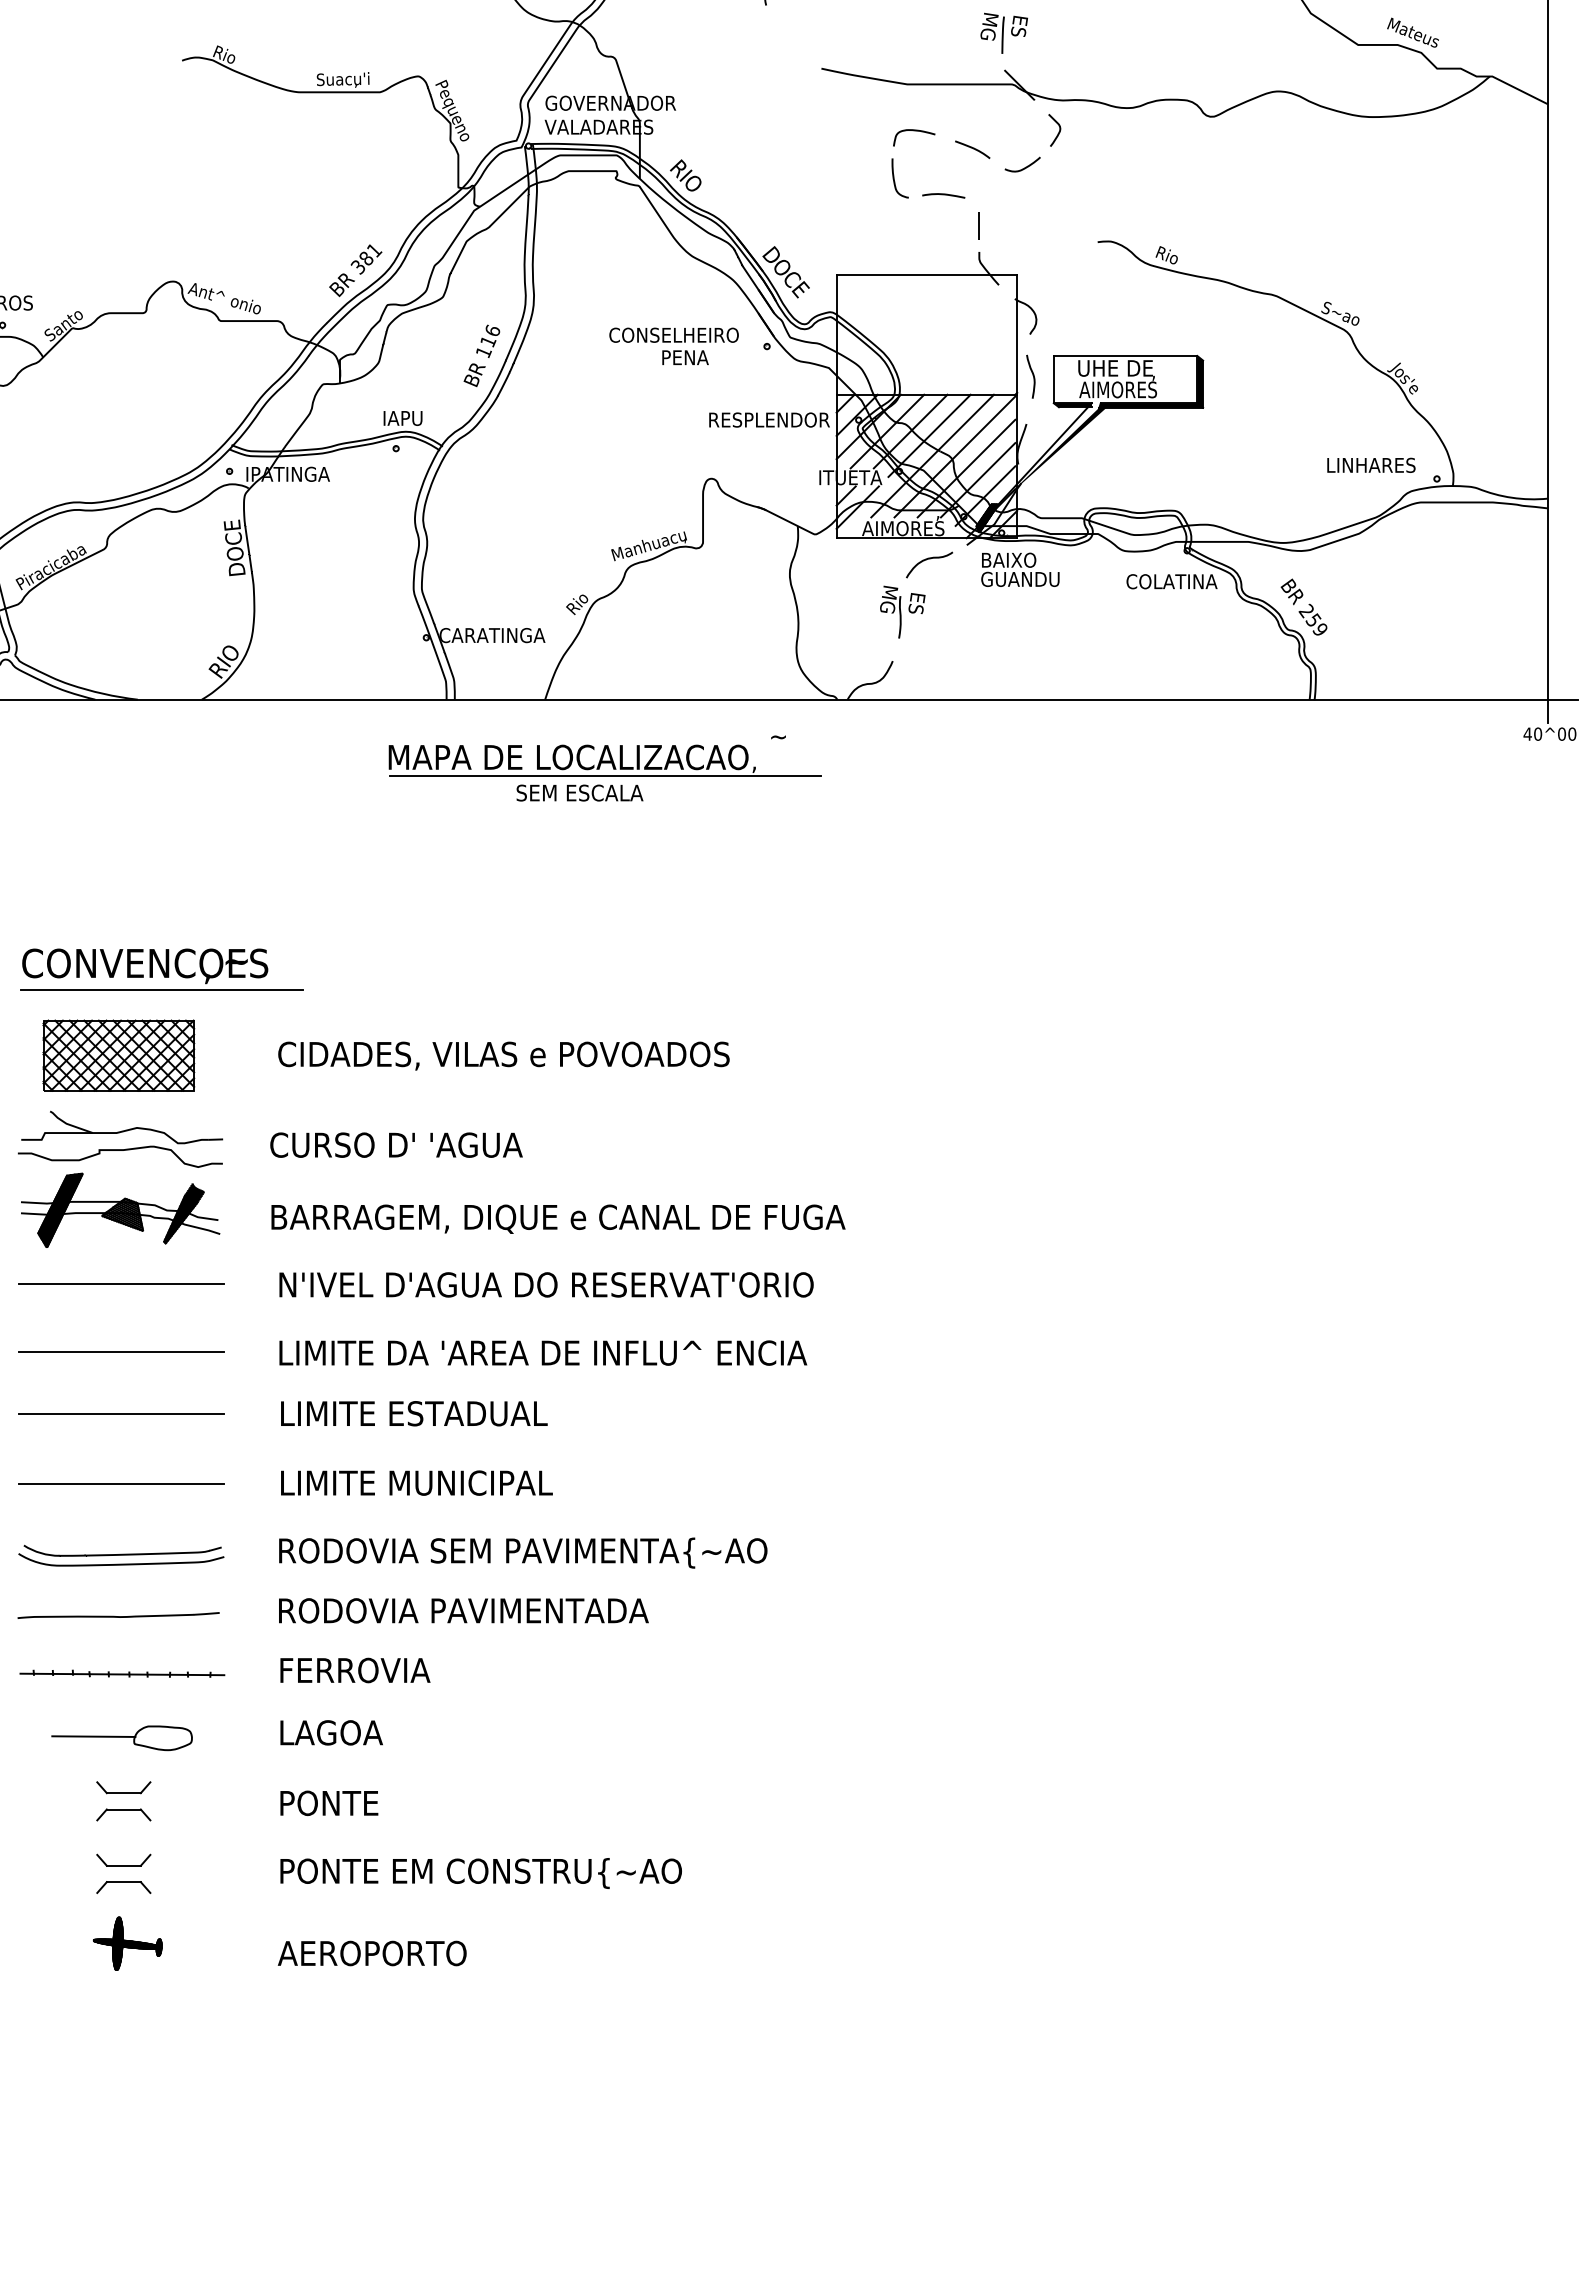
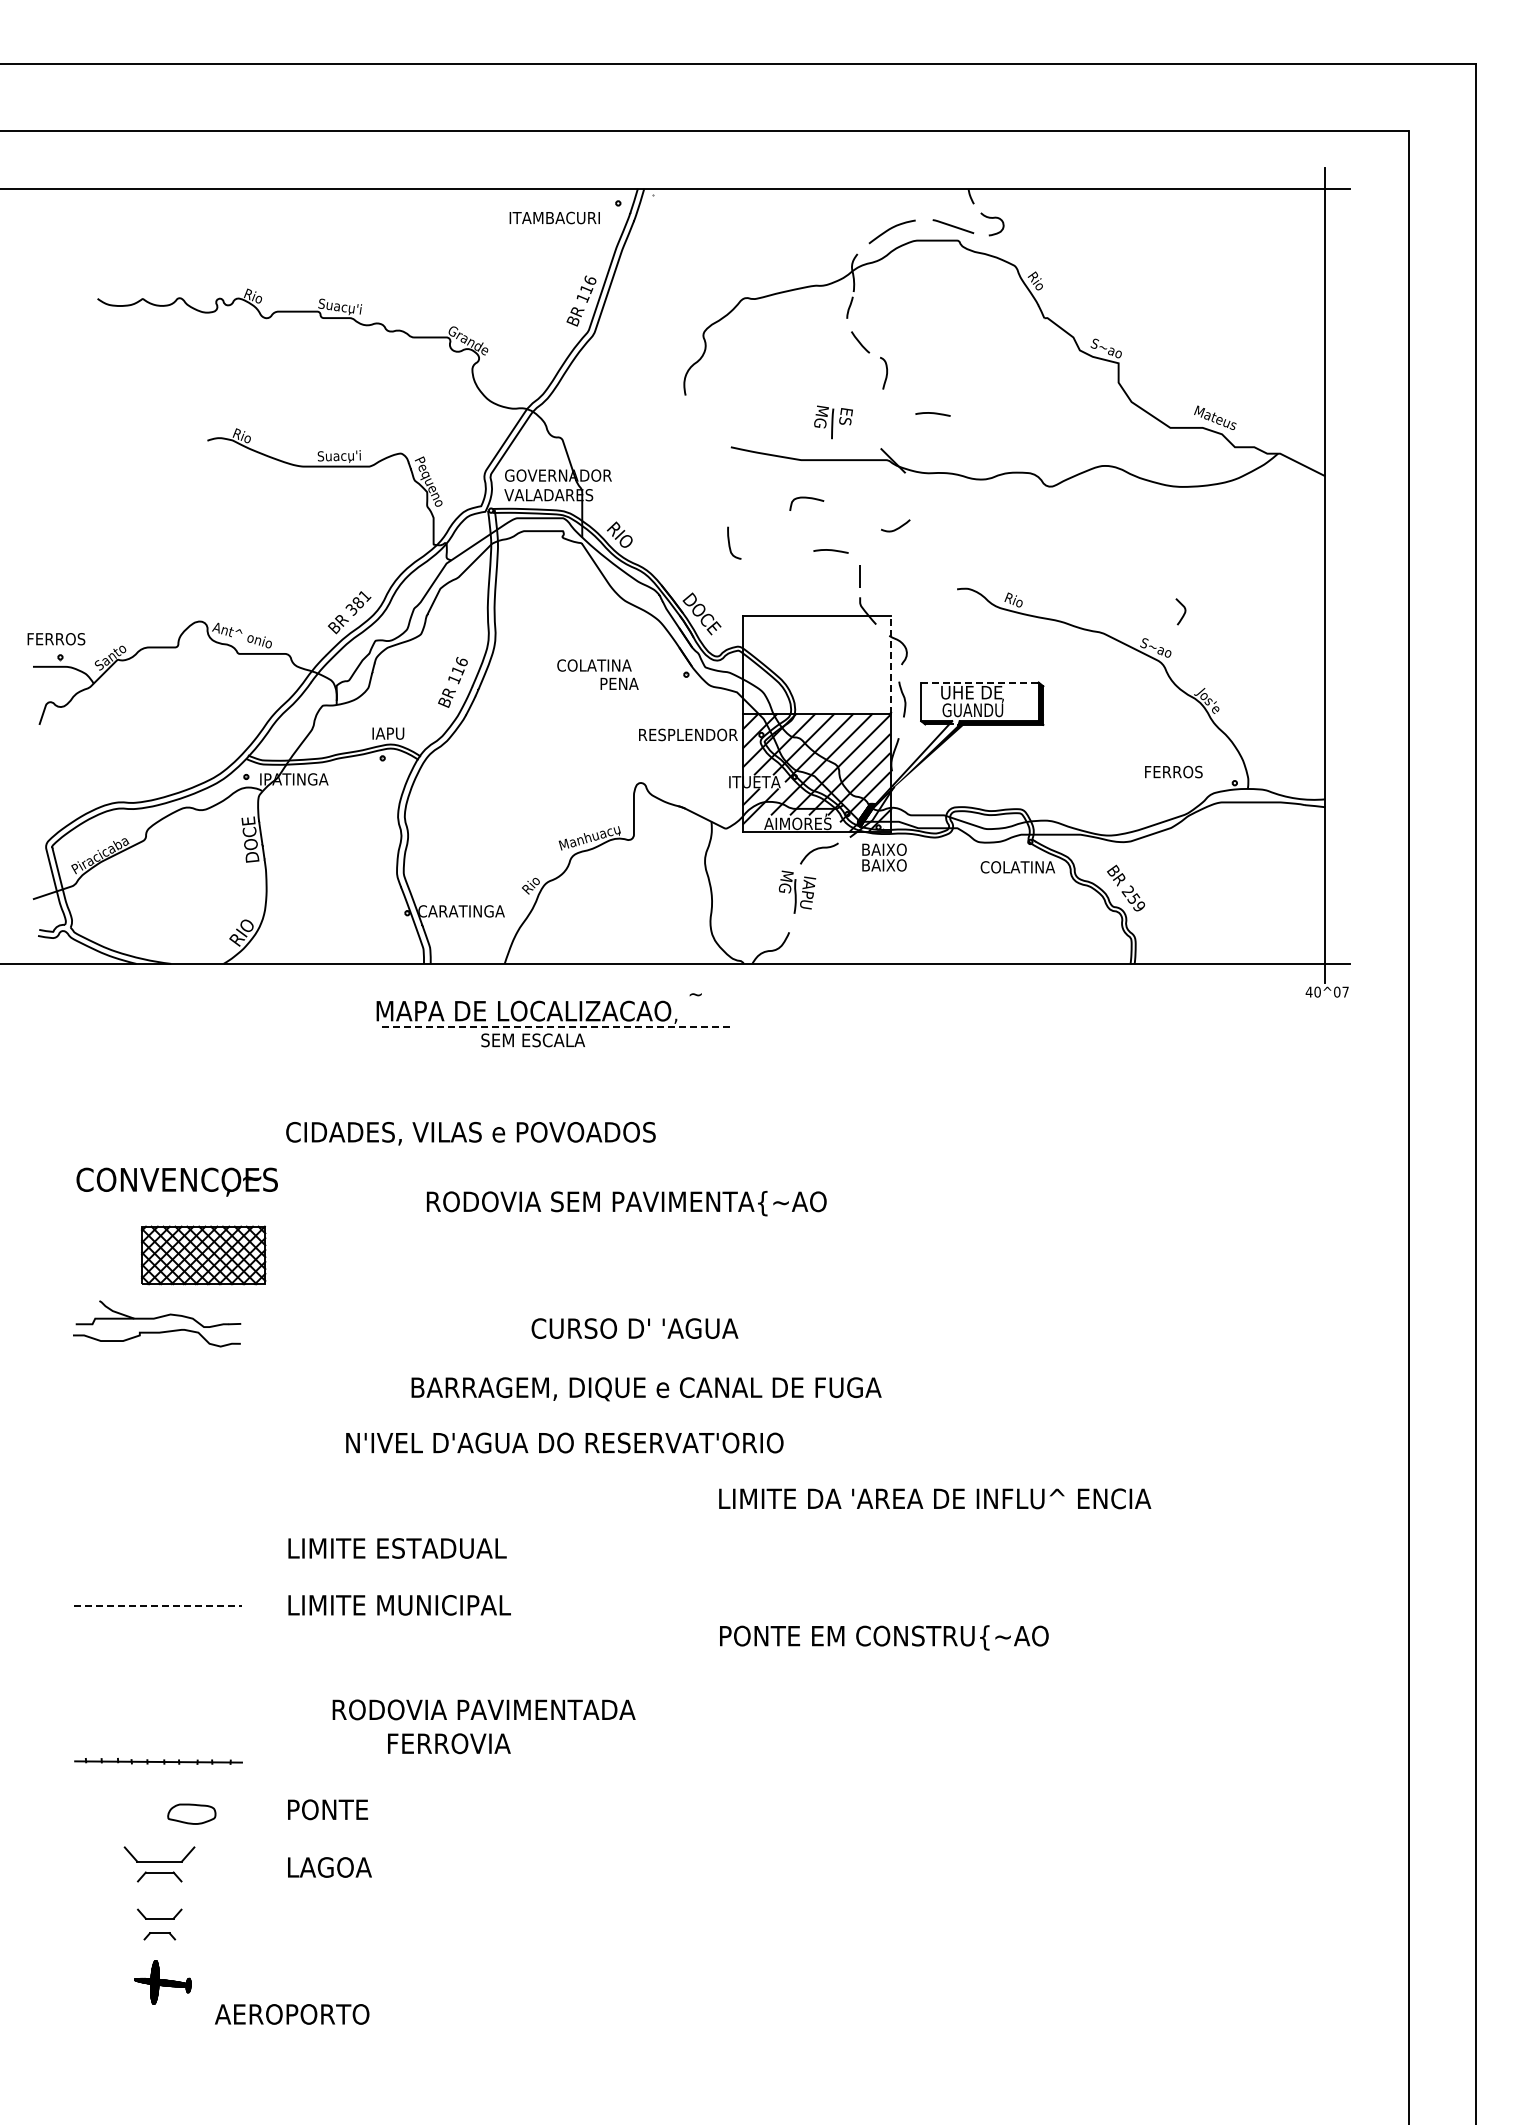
curve: (1067, 27) -> (932, 413), added
part: (1004, 33) -> (833, 422), moved
curve: (1057, 132) -> (1183, 613), moved
curve: (972, 149) -> (854, 513), removed
curve: (895, 180) -> (730, 544), moved
line: (1017, 334) -> (891, 664), solid -> dashed
text: (689, 335) -> (622, 665), CONSELHEIRO -> COLATINA
line: (1125, 355) -> (979, 682), solid -> dashed
text: (1117, 390) -> (973, 710), AIMORES -> GUANDU
text: (1371, 464) -> (1181, 771), LINHARES -> FERROS
text: (1020, 579) -> (893, 865), GUANDU -> BAIXO
text: (915, 613) -> (807, 893), ES -> IAPU
text: (1572, 733) -> (1345, 991), 00 -> 07
line: (604, 776) -> (553, 1026), solid -> dashed
line: (161, 989) -> (190, 1201), removed
part: (118, 1055) -> (203, 1255), moved
text: (503, 1055) -> (470, 1133), moved
text: (395, 1145) -> (634, 1328), moved
part: (119, 1209) -> (156, 1381), removed
text: (558, 1219) -> (646, 1389), moved
line: (121, 1284) -> (157, 1442), removed
text: (546, 1284) -> (564, 1442), moved
line: (121, 1351) -> (157, 1497), removed
text: (543, 1352) -> (935, 1498), moved
line: (121, 1413) -> (157, 1548), removed
line: (122, 1483) -> (158, 1605), solid -> dashed
text: (522, 1552) -> (626, 1203), moved
part: (121, 1555) -> (157, 1664), removed
text: (463, 1610) -> (483, 1709), moved
curve: (118, 1616) -> (155, 1714), removed
text: (355, 1670) -> (449, 1743), moved
text: (332, 1732) -> (330, 1809), LAGOA -> PONTE
line: (94, 1736) -> (135, 1812), removed
part: (123, 1787) -> (159, 1854), size x1.6
text: (332, 1803) -> (330, 1867), PONTE -> LAGOA
text: (481, 1872) -> (884, 1637), moved
part: (123, 1886) -> (159, 1935), size x0.7
text: (372, 1953) -> (292, 2014), moved

